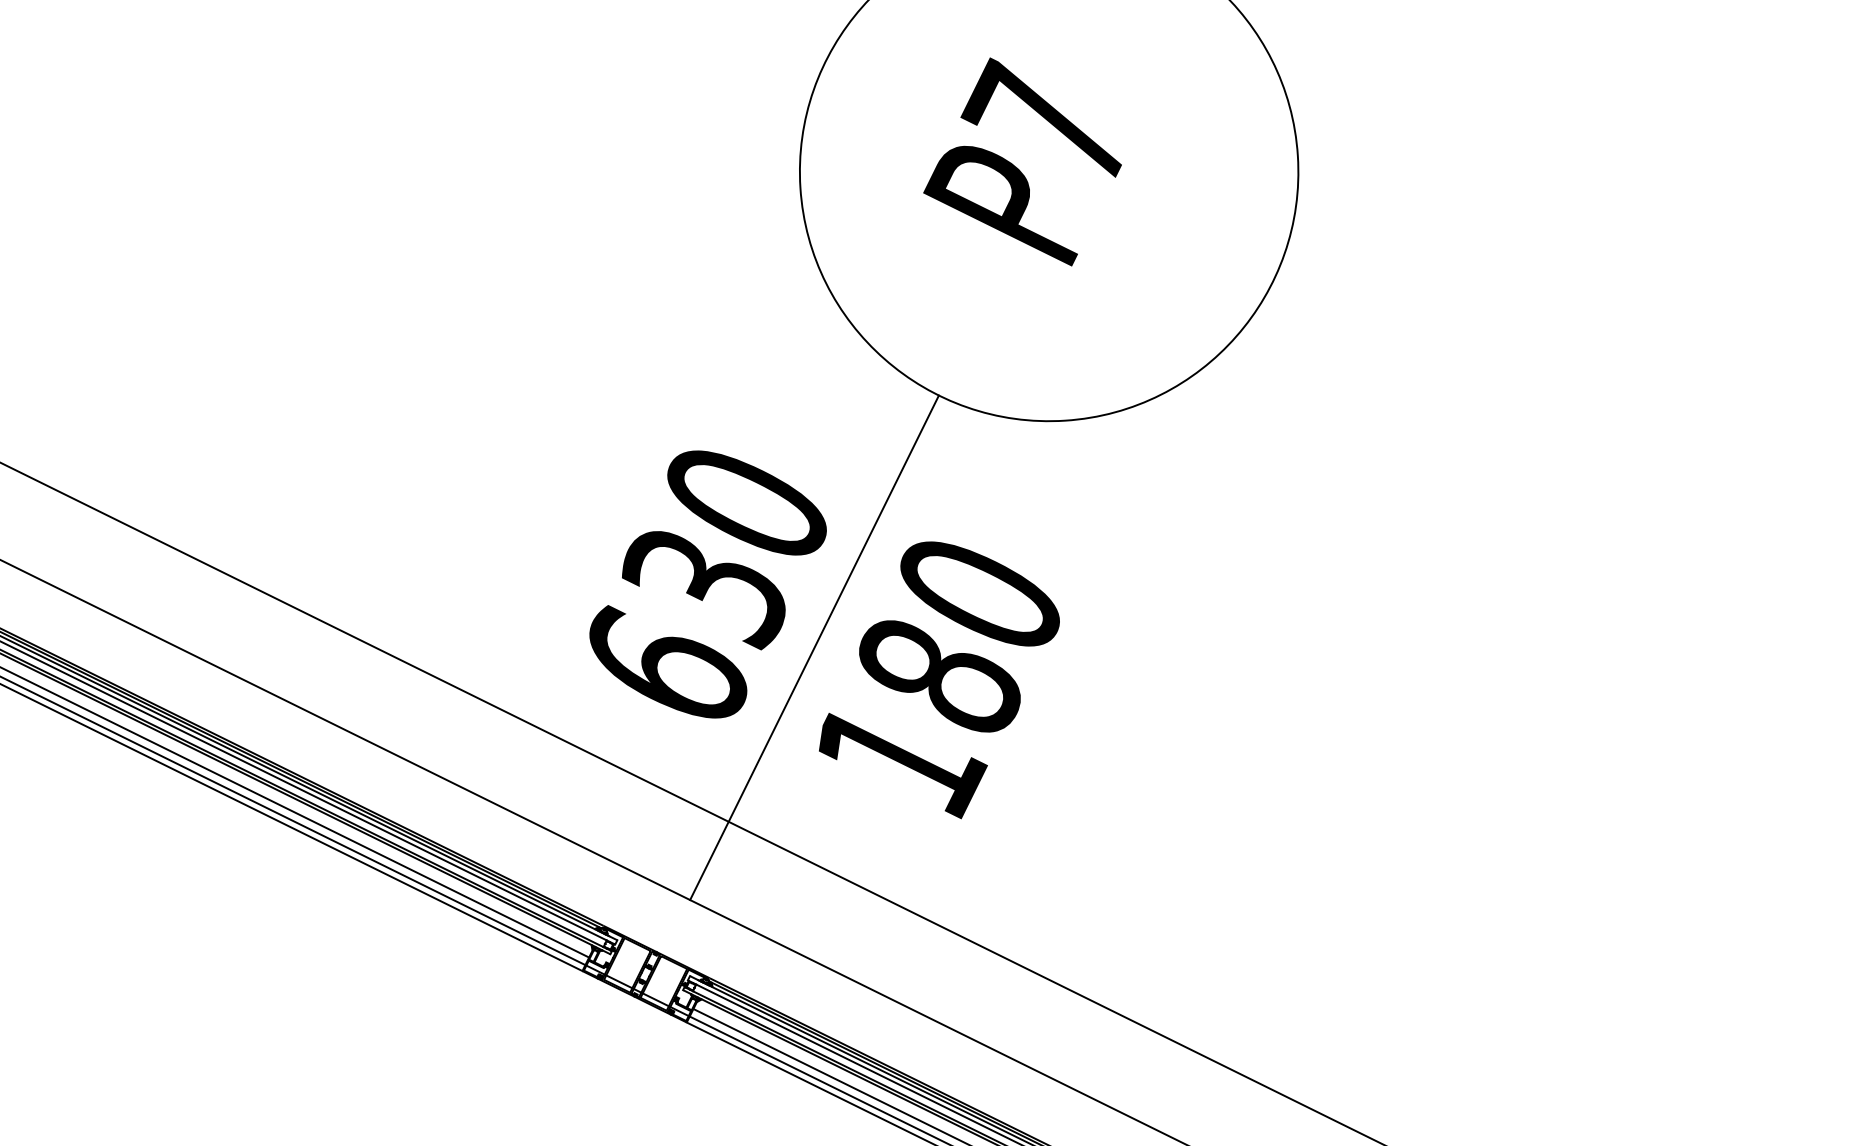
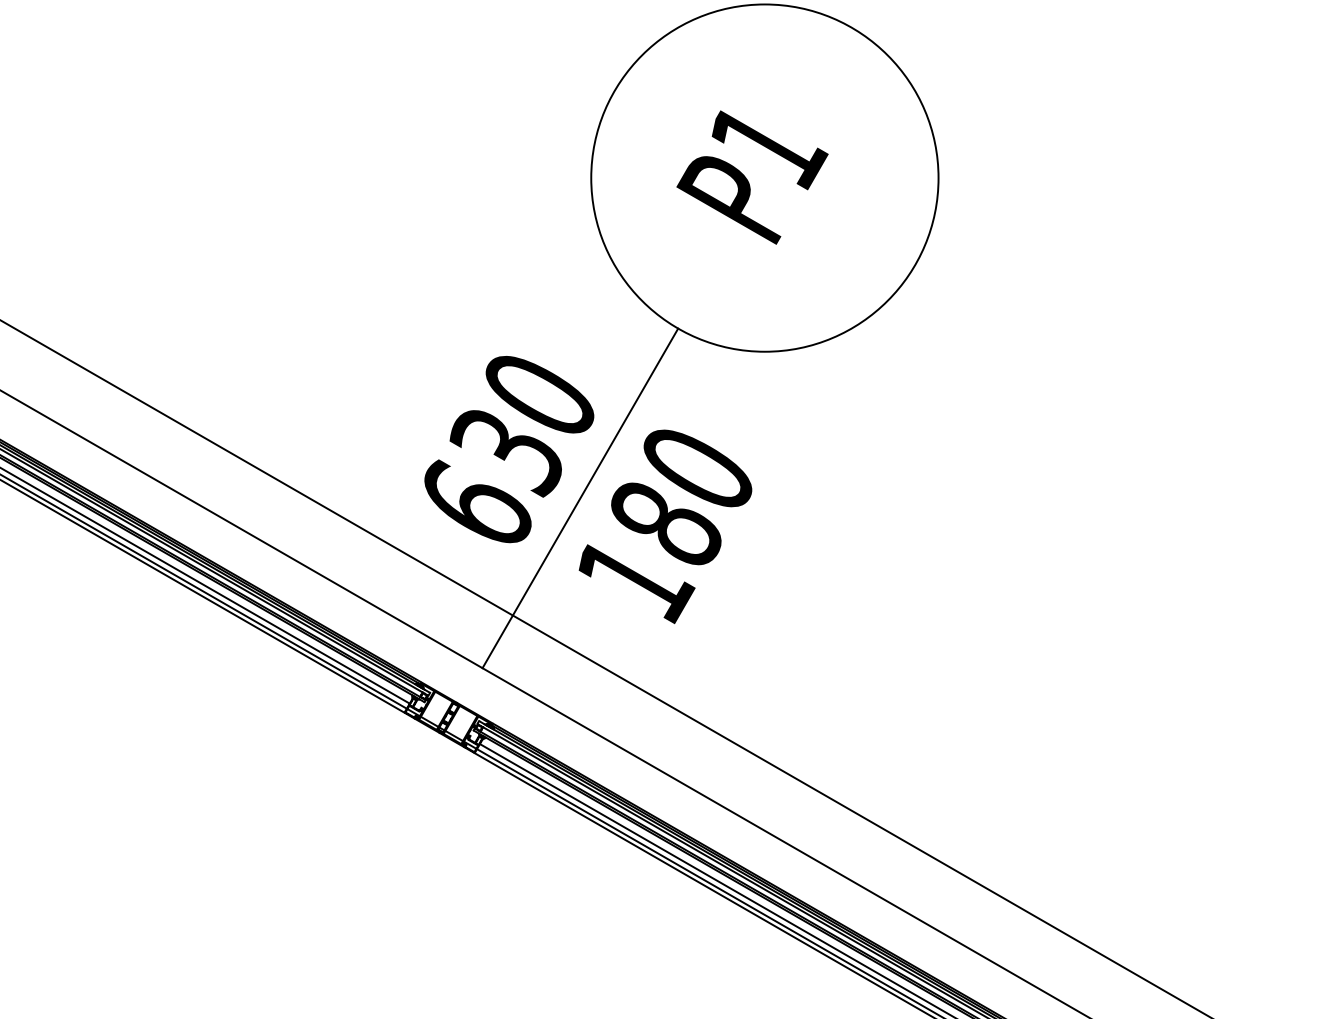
text: (1048, 122) -> (766, 143), P7 -> P1

